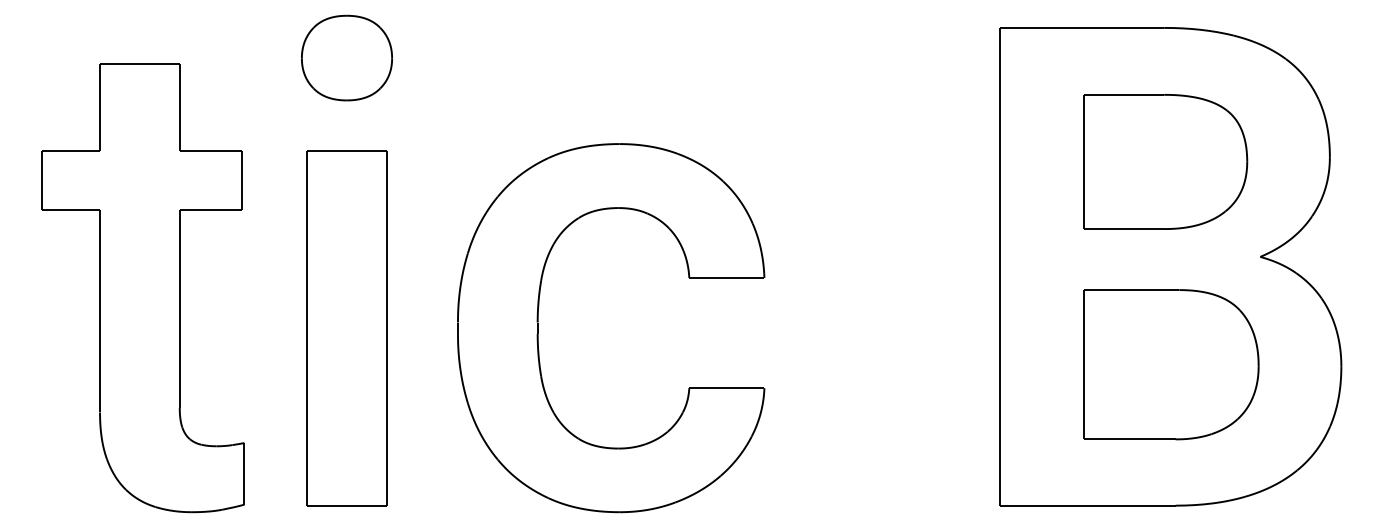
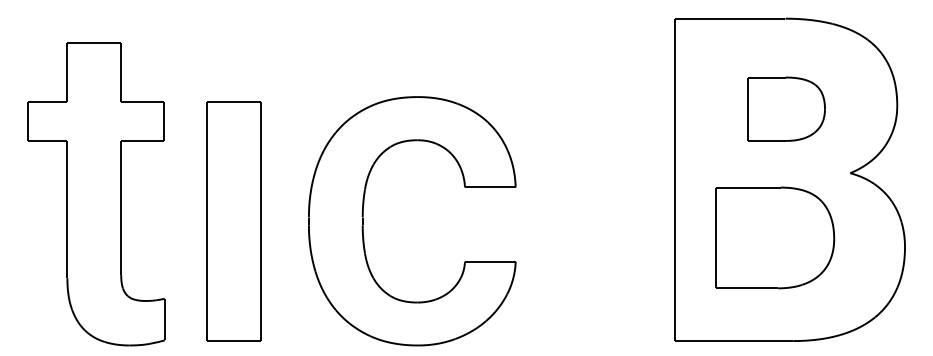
part: (346, 57) -> (233, 38), removed
part: (1165, 162) -> (786, 109), size x0.7
part: (1171, 364) -> (775, 237), moved

